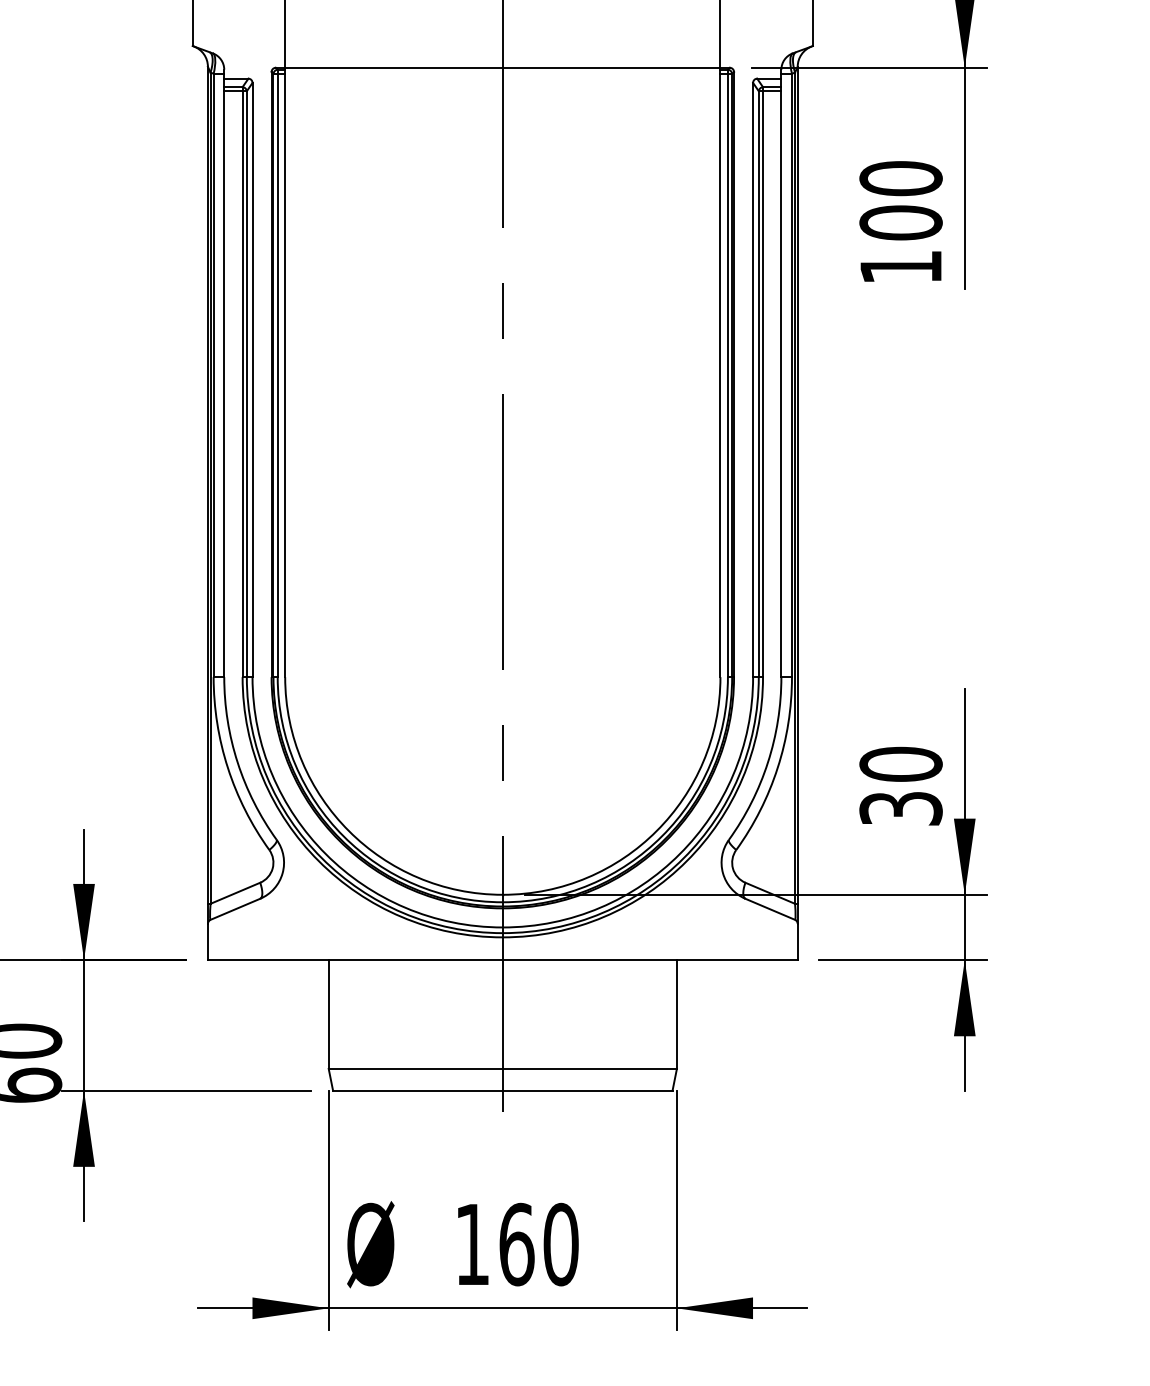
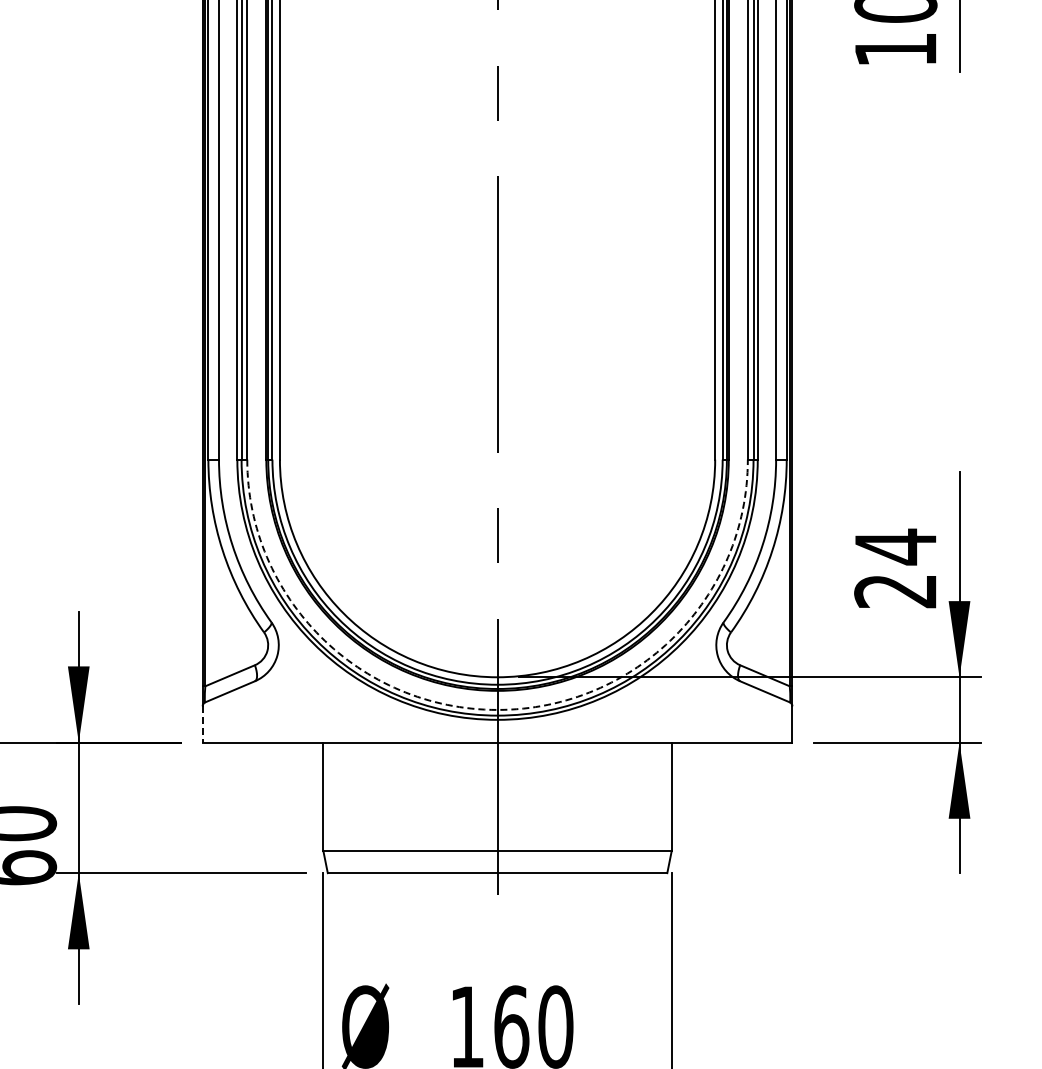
text: (900, 785) -> (895, 567), 30 -> 24
arc: (502, 927) -> (497, 709), solid -> dashed
line: (207, 942) -> (202, 724), solid -> dashed

